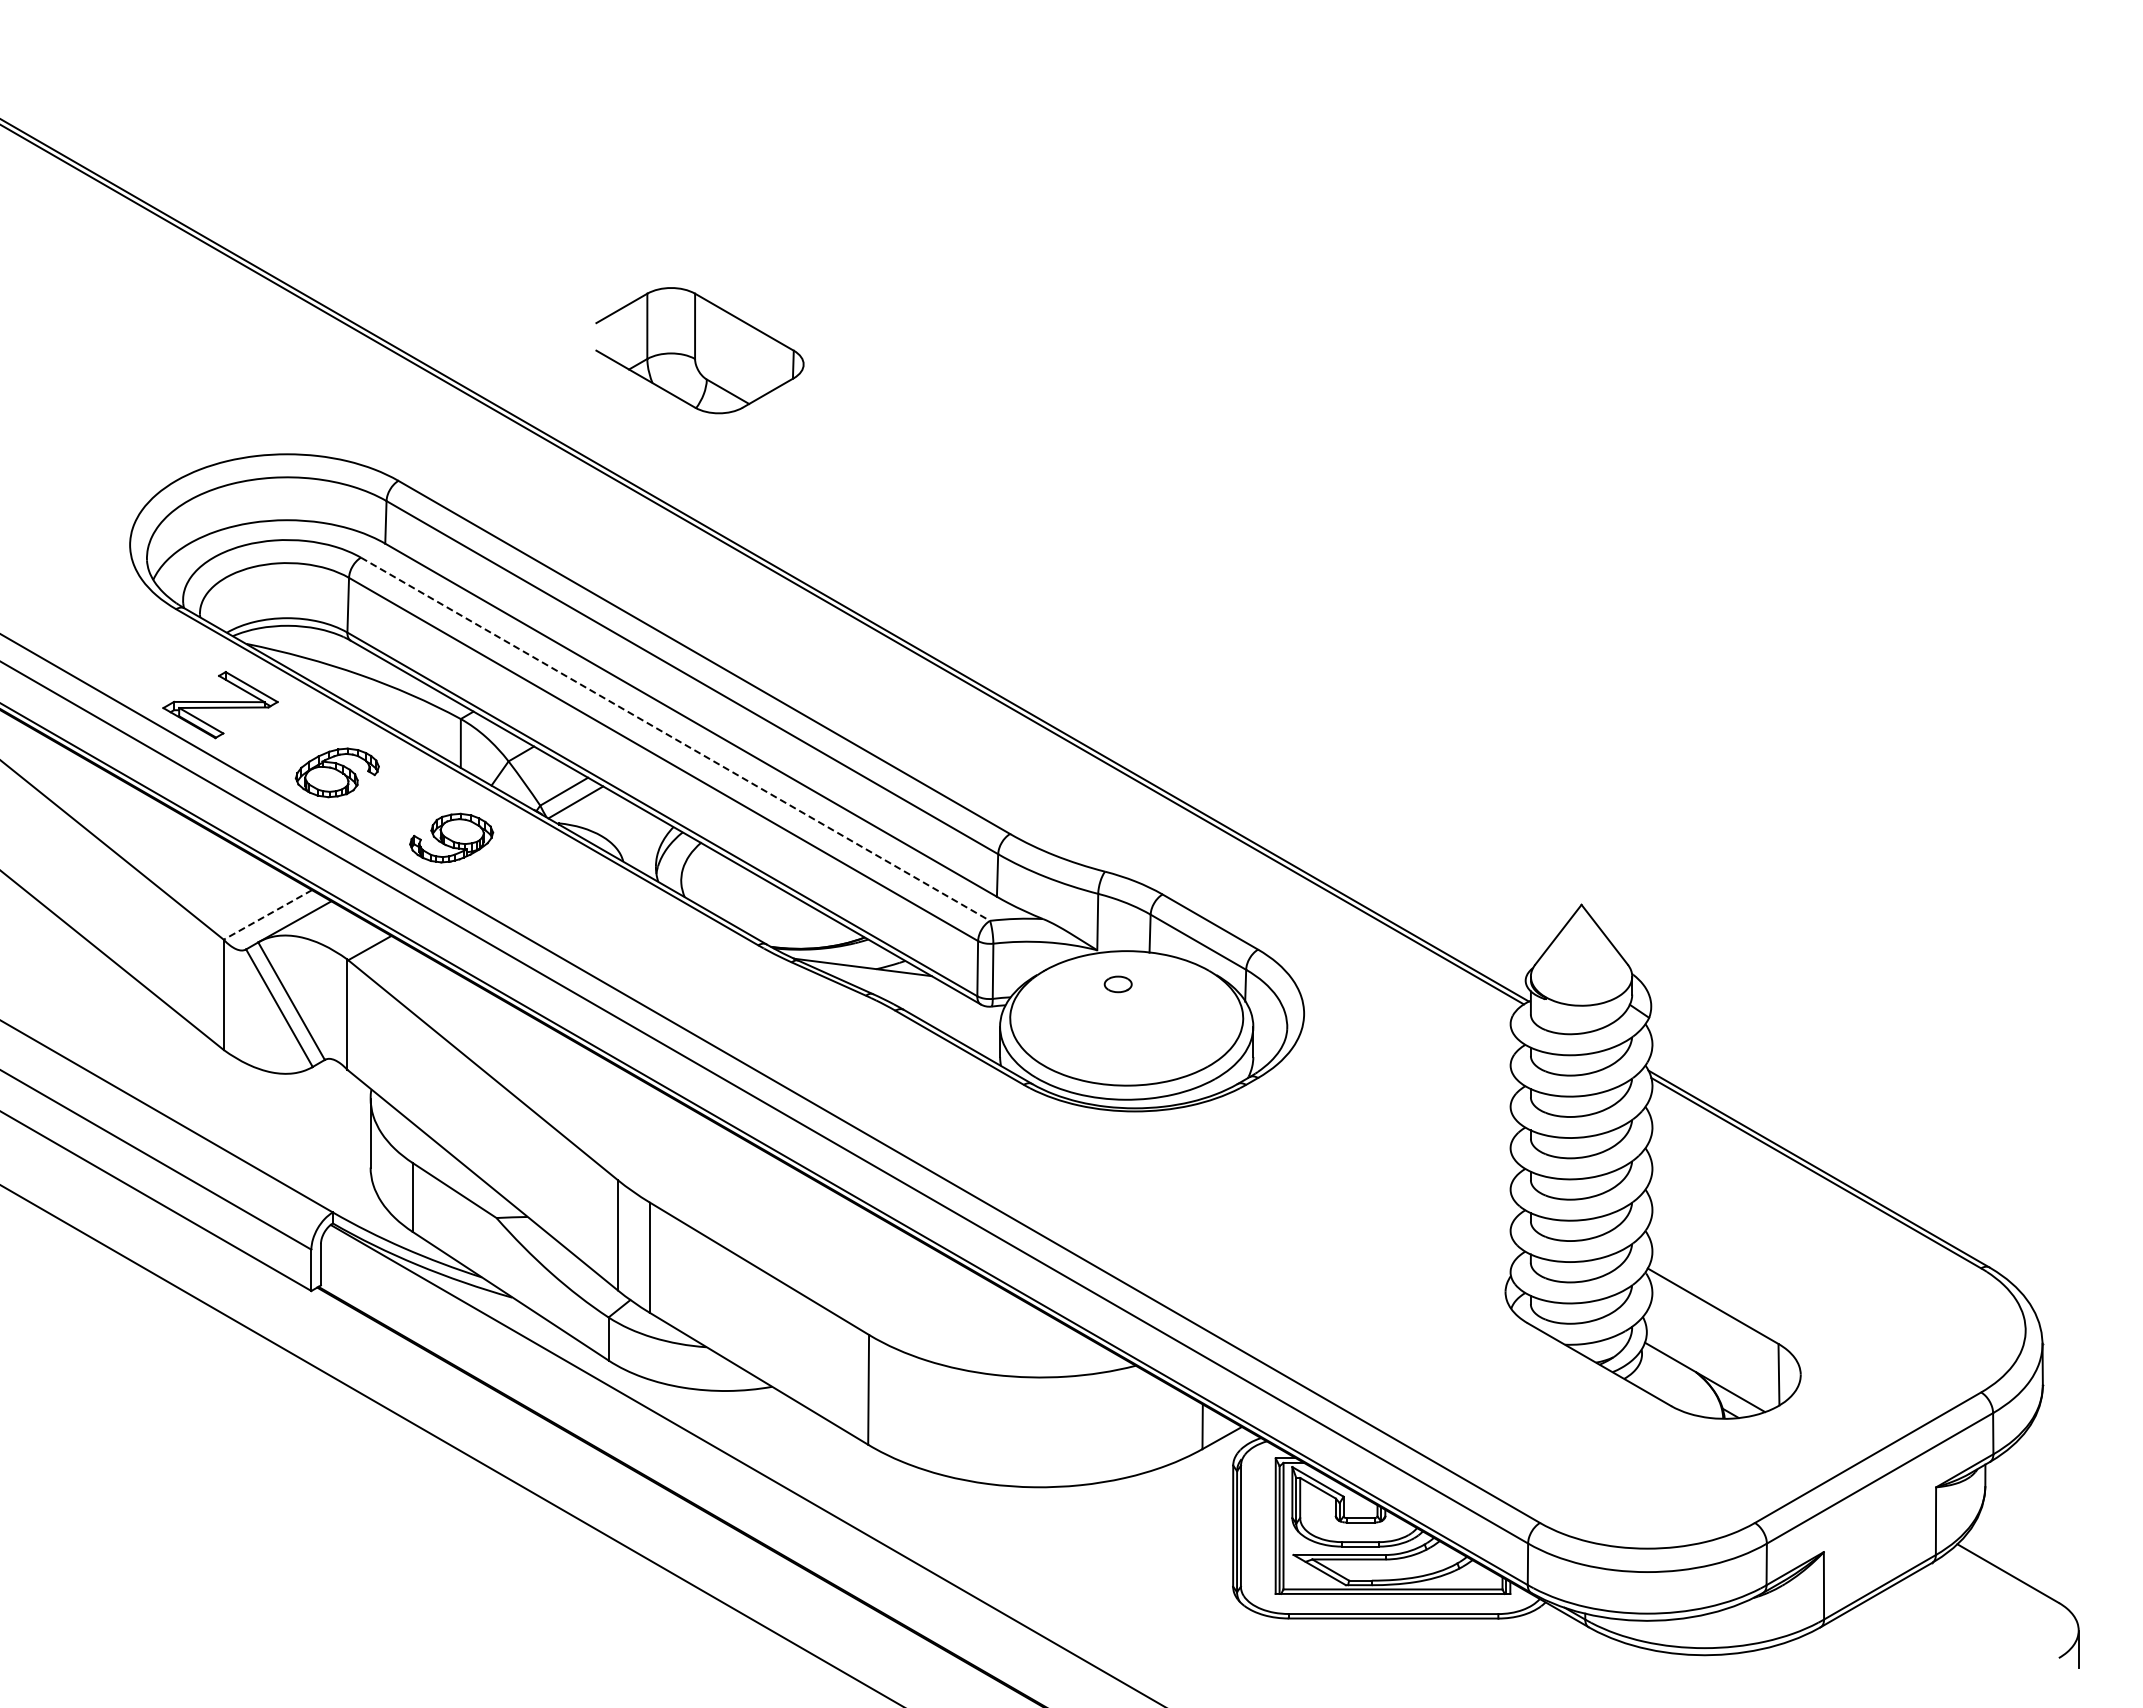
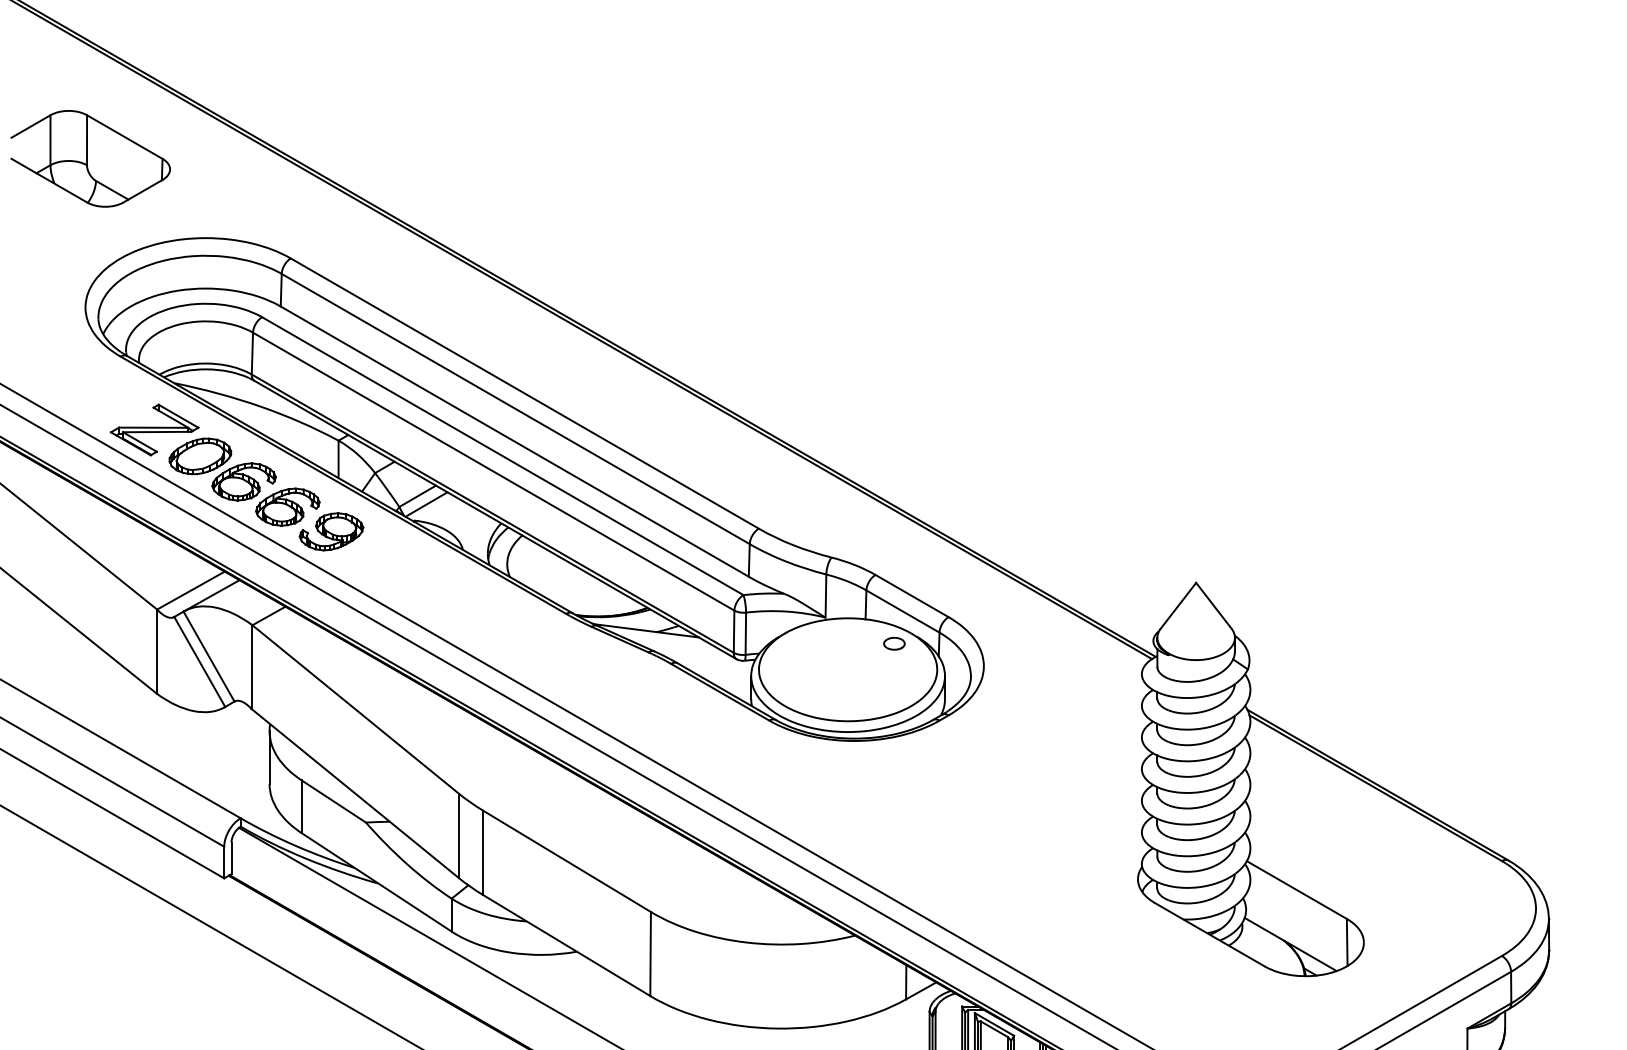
part: (699, 350) -> (90, 158), moved
part: (280, 739) -> (200, 456), added
line: (675, 739) -> (502, 456), dashed -> solid
part: (394, 805) -> (287, 506), added
line: (267, 914) -> (190, 590), dashed -> solid
part: (1117, 984) -> (893, 643), moved

